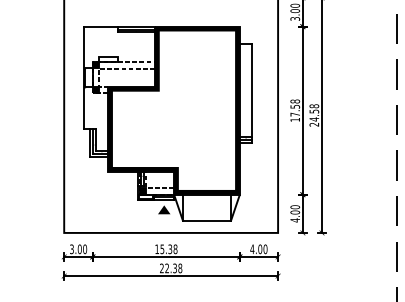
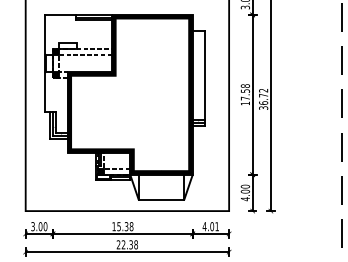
text: (314, 115) -> (263, 99), 24.58 -> 36.72
fill: (163, 209) -> (120, 188), removed
text: (265, 249) -> (217, 226), 4.00 -> 4.01

